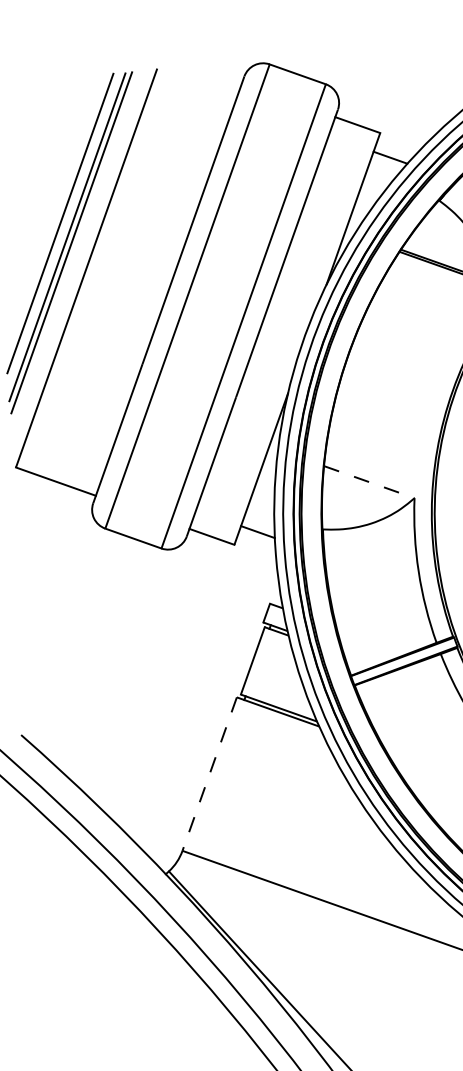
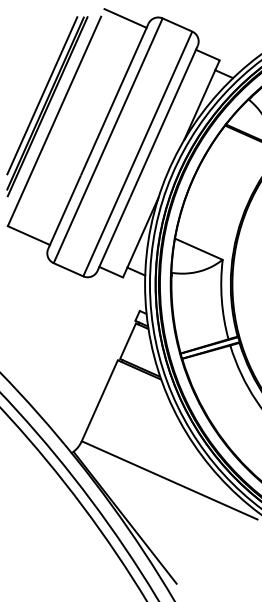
line: (201, 69) -> (125, 18), added
line: (370, 482) -> (199, 249), dashed -> solid
line: (209, 775) -> (99, 401), dashed -> solid

